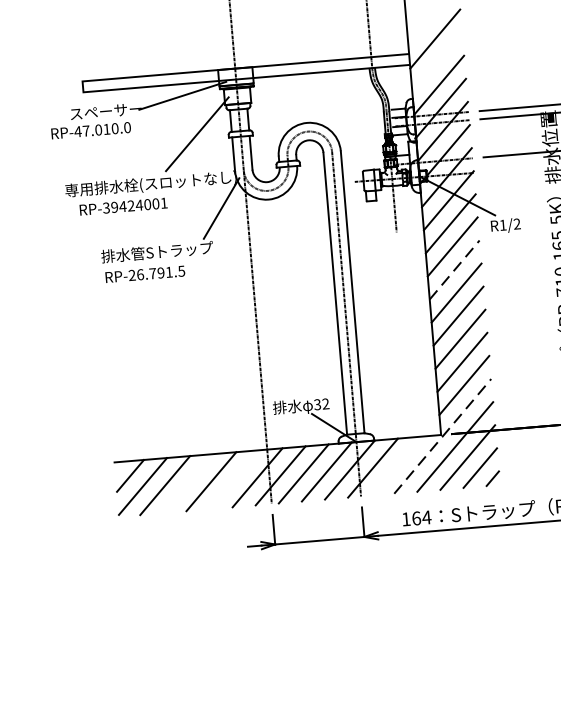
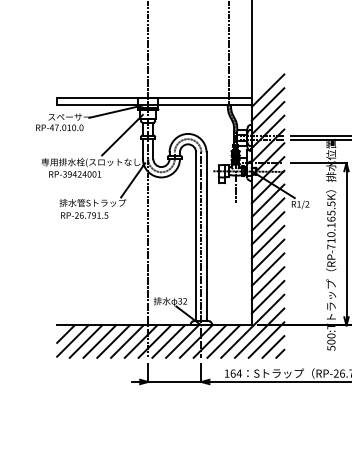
line: (436, 62) -> (267, 104), added
line: (455, 270) -> (268, 228), dashed -> solid
line: (442, 436) -> (252, 326), dashed -> solid
line: (395, 465) -> (223, 341), added
line: (234, 479) -> (127, 341), added
line: (187, 483) -> (99, 341), added

